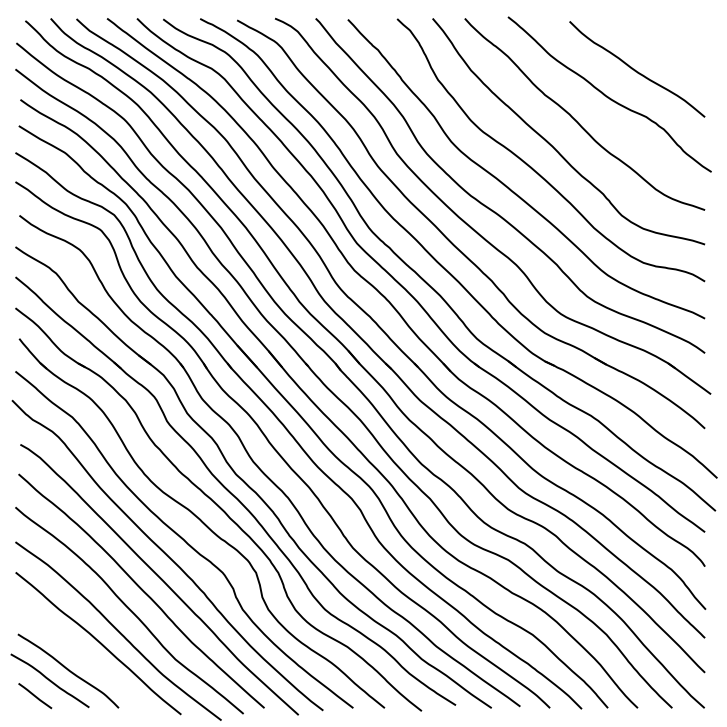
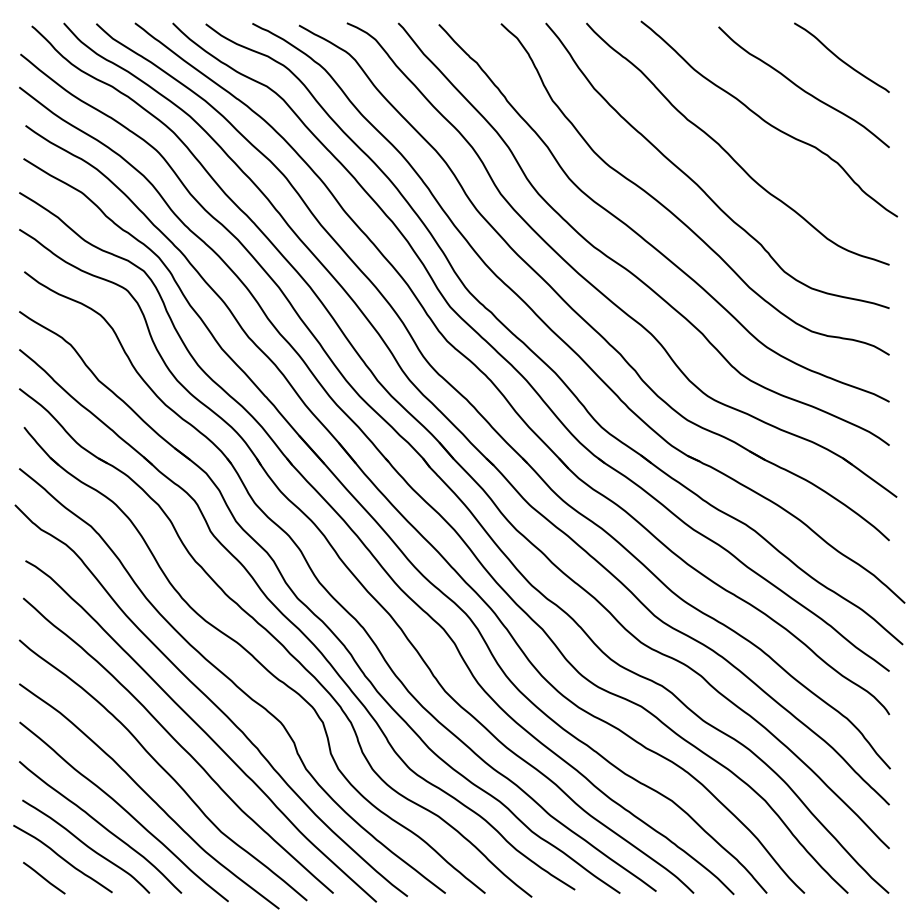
curve: (666, 46) -> (840, 58), added
curve: (80, 655) -> (101, 826), added

